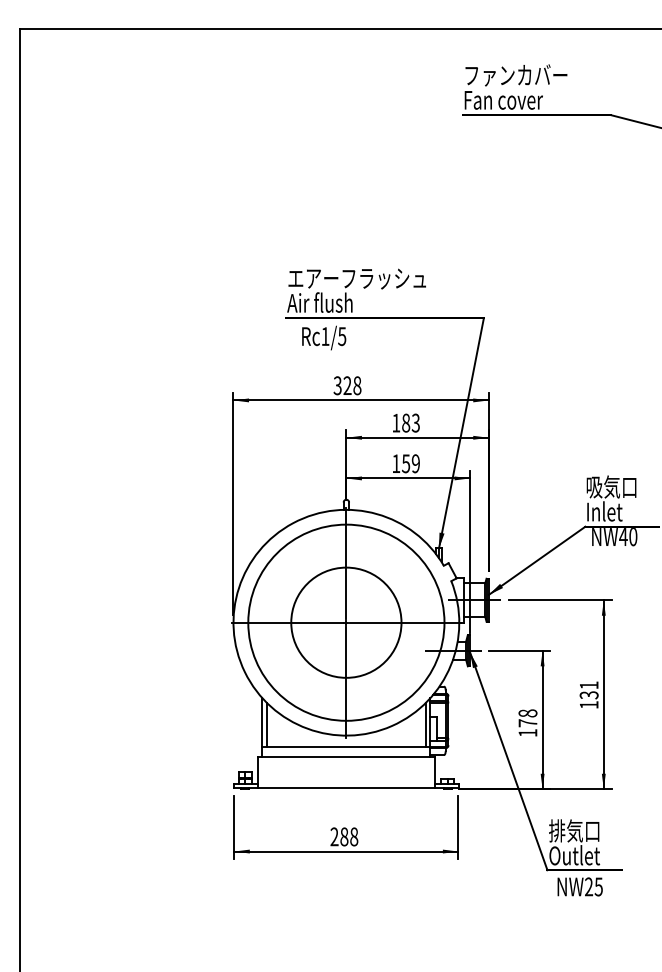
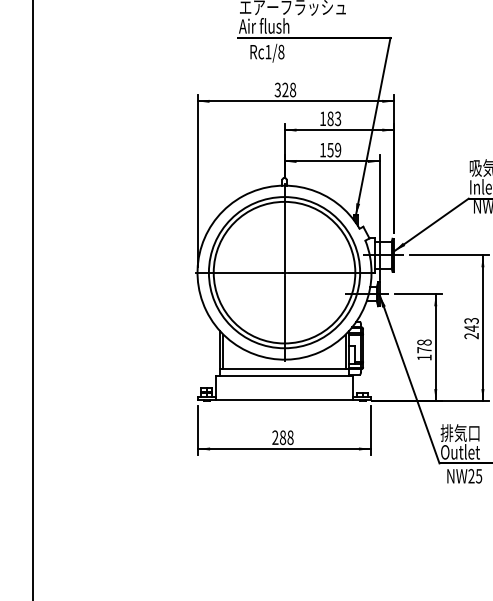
text: (342, 336) -> (281, 52), Rc1/5 -> Rc1/8
circle: (346, 622) -> (284, 272), size x1.67
text: (588, 695) -> (471, 328), 131 -> 243

